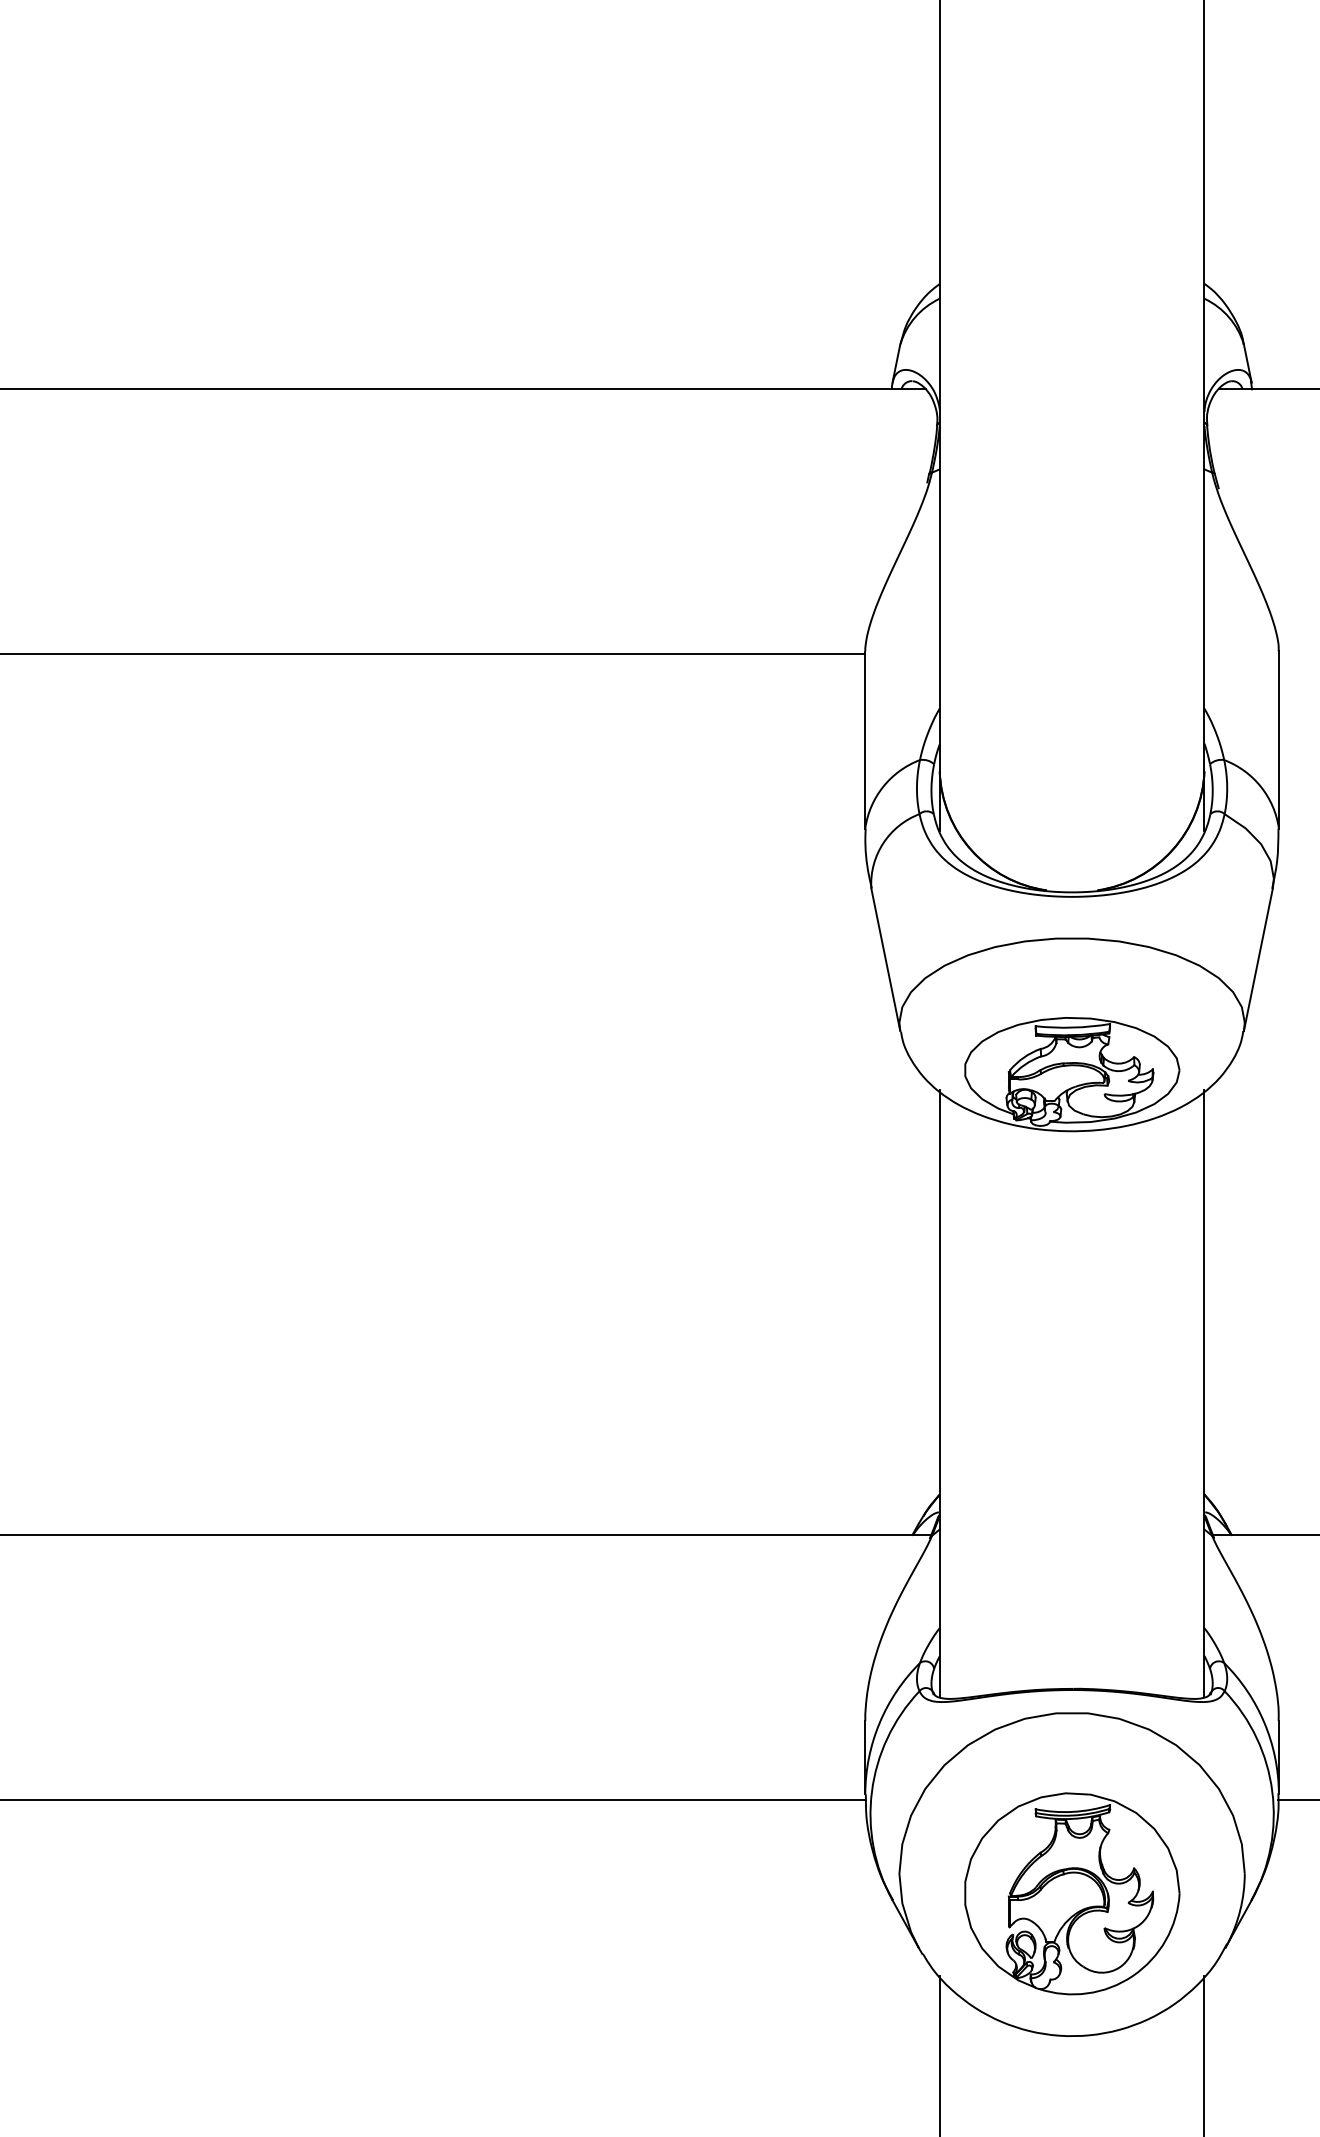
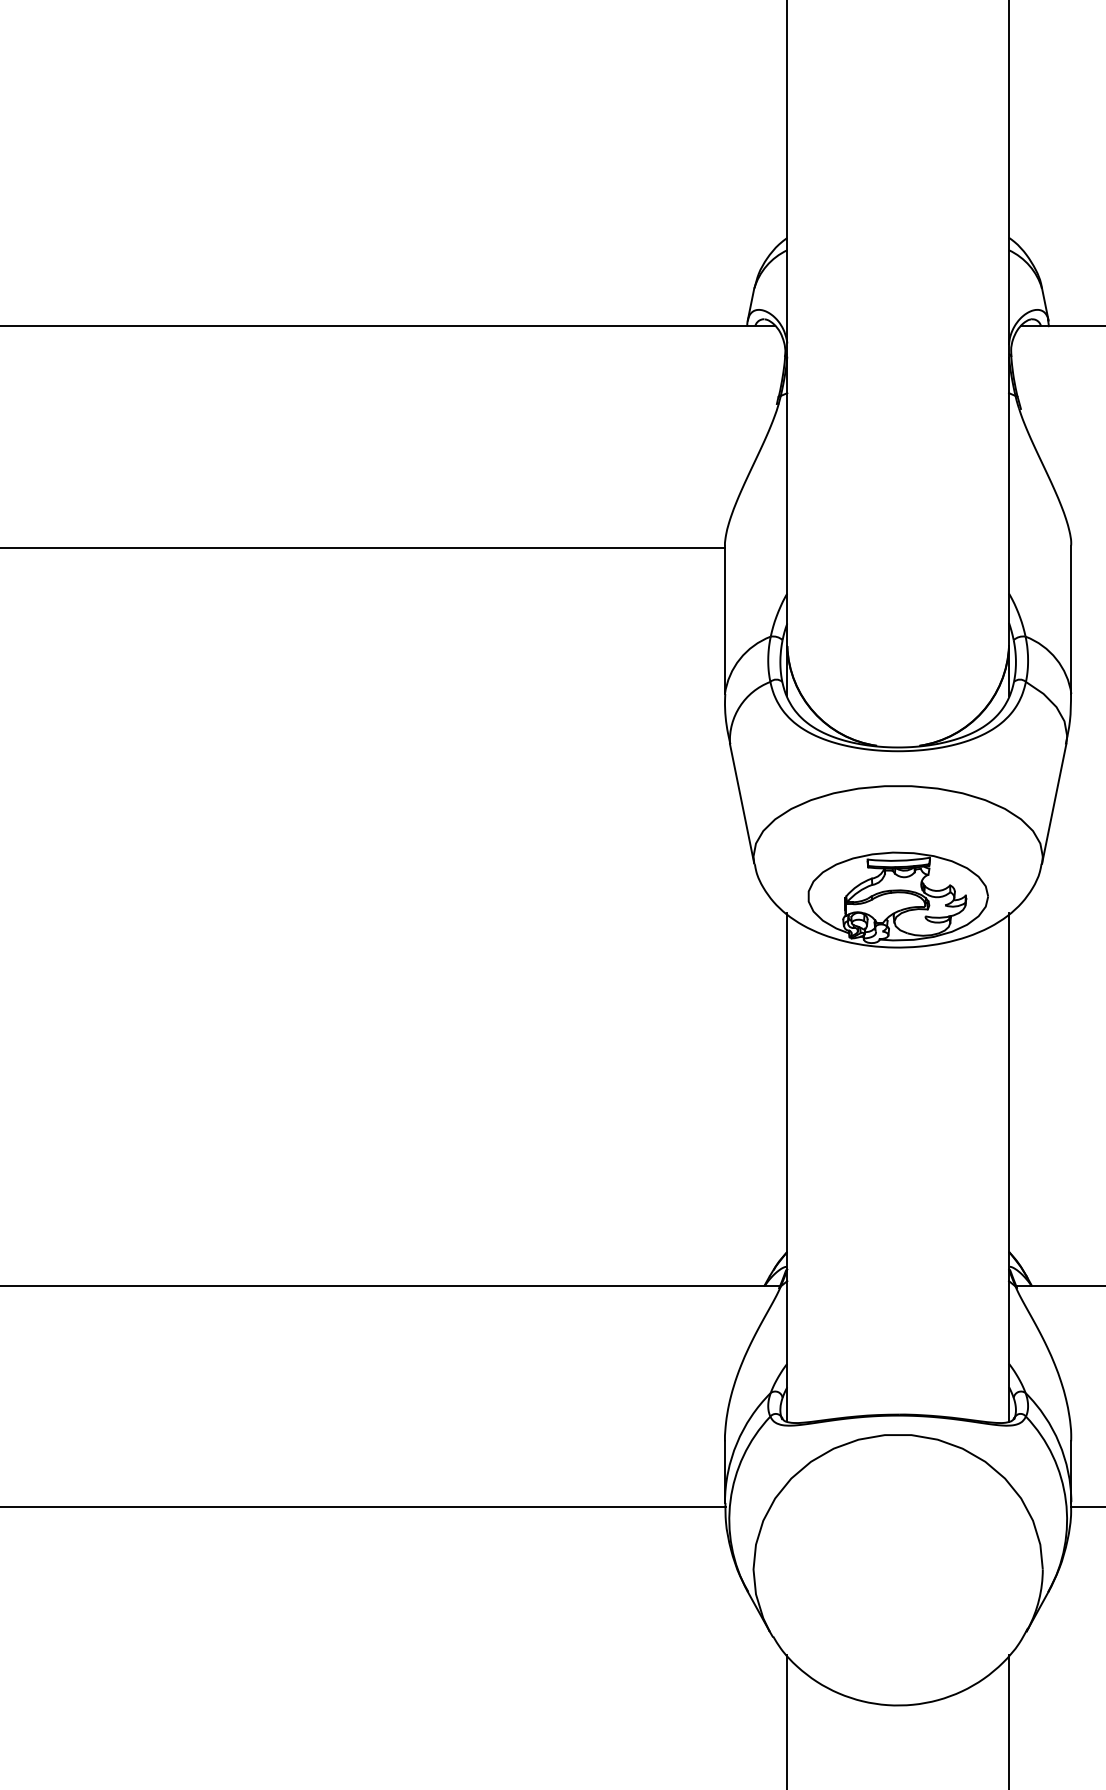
part: (1072, 1893) -> (898, 1586), removed

